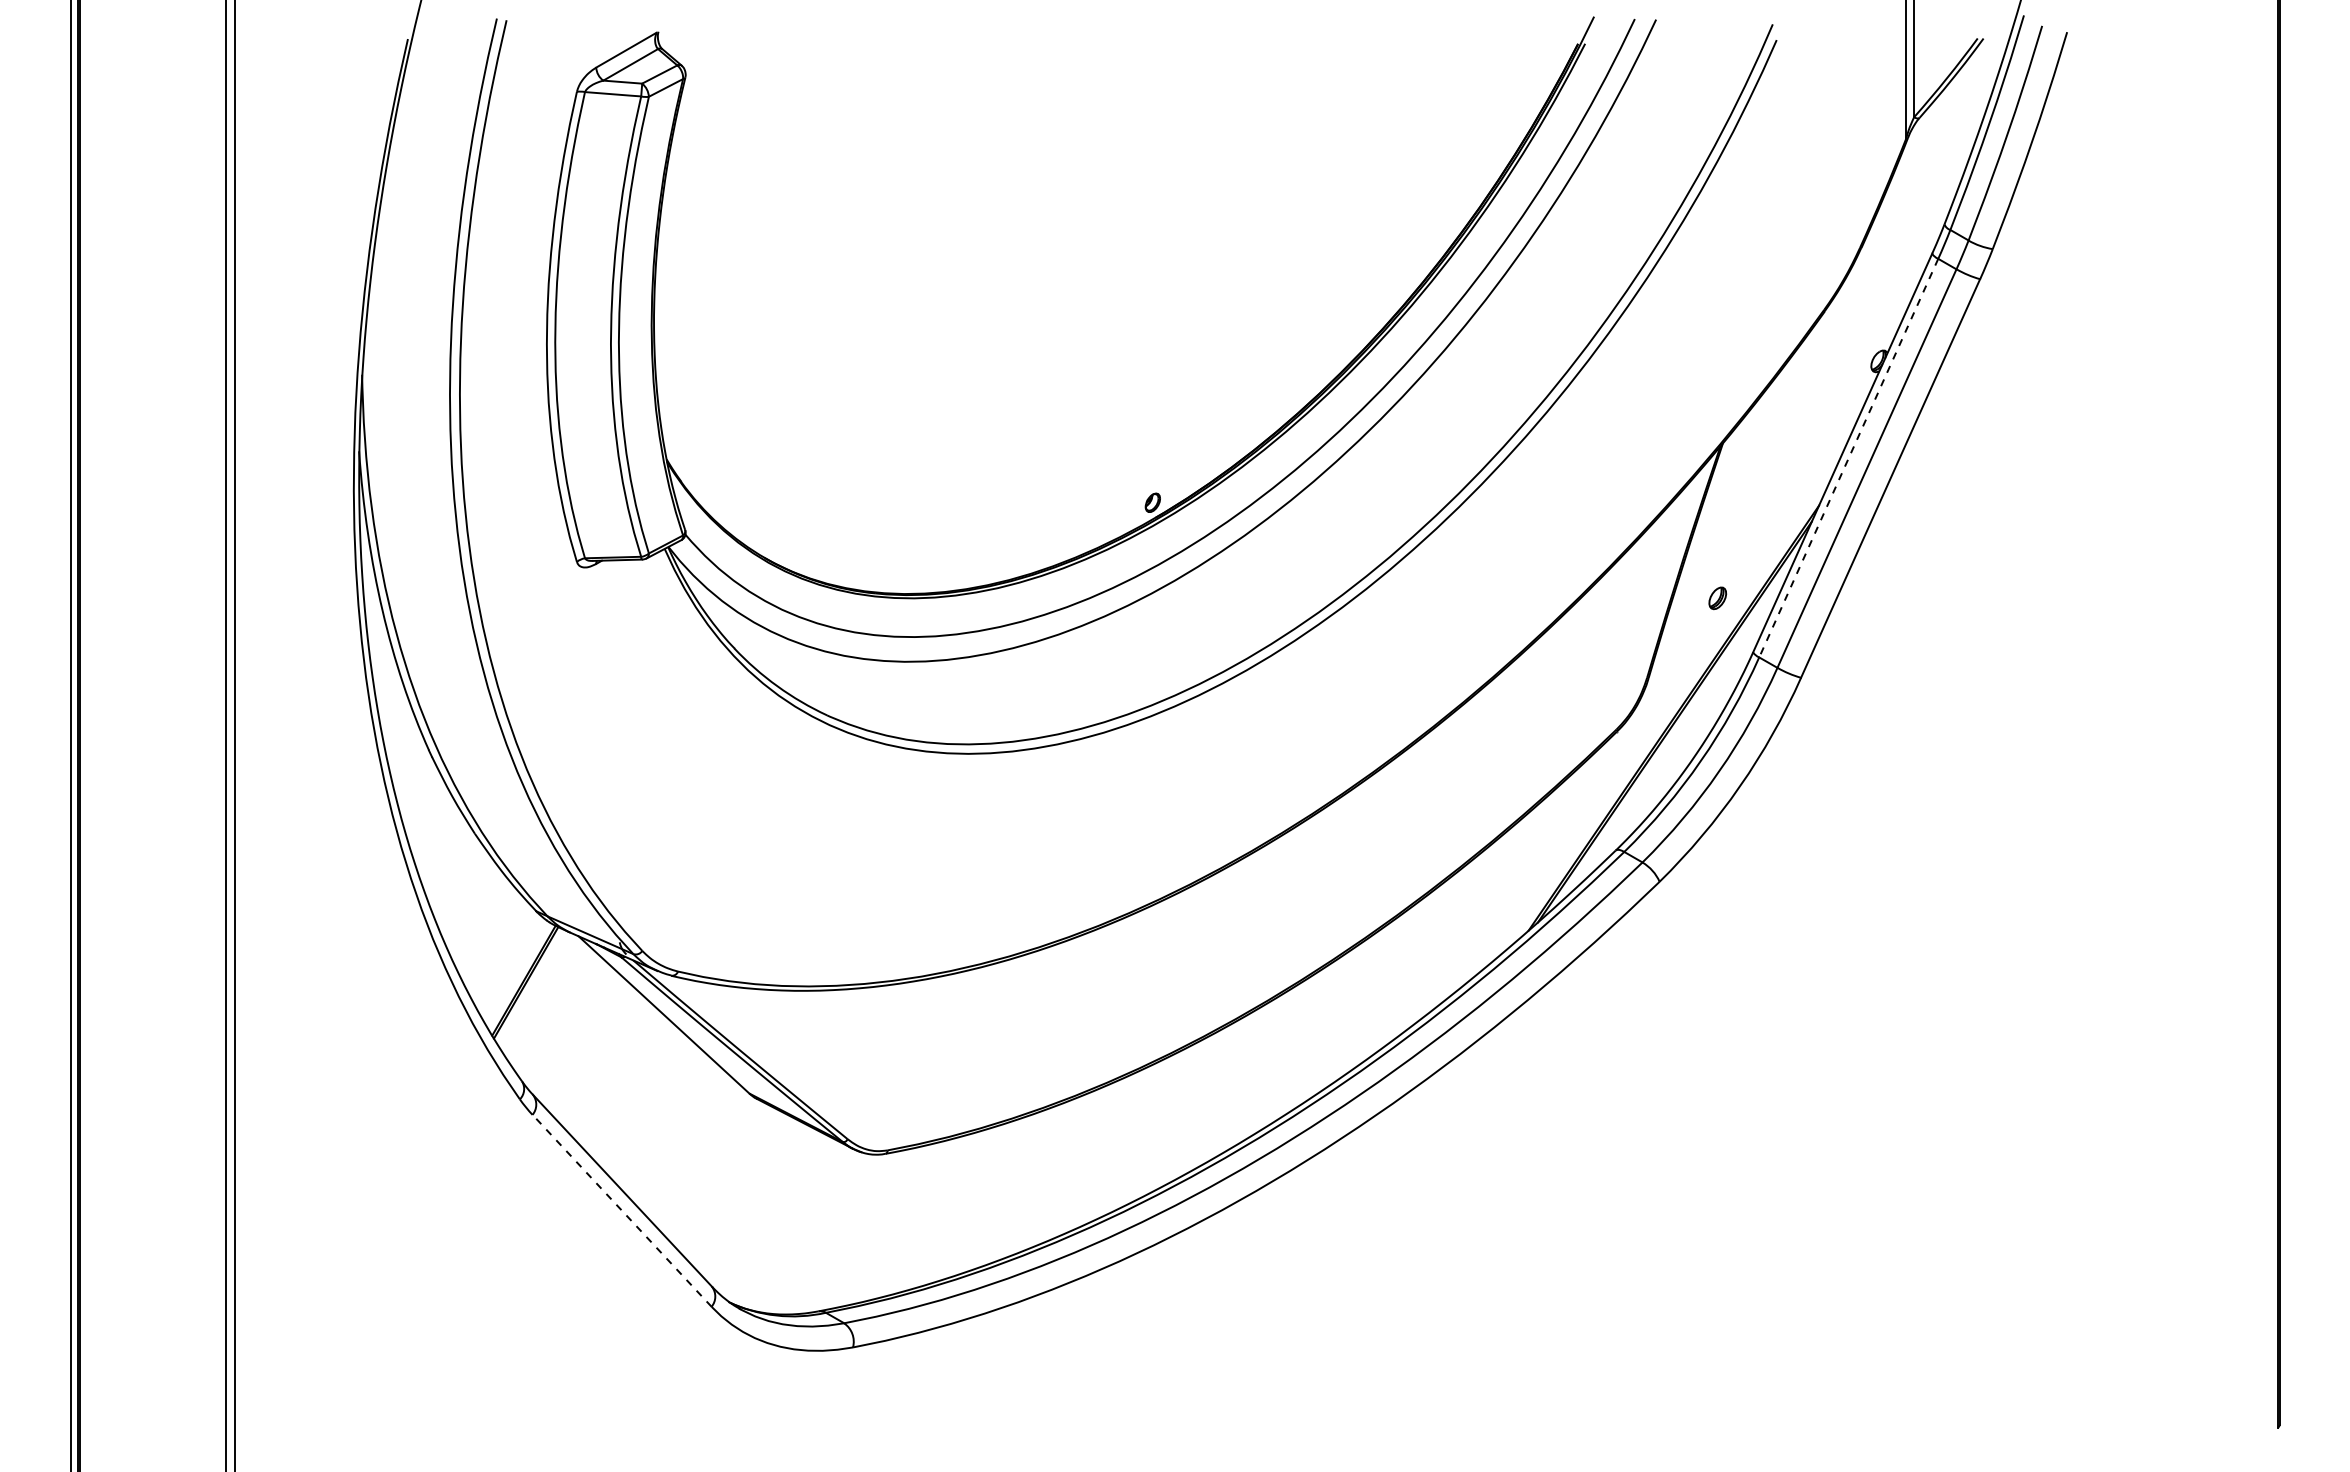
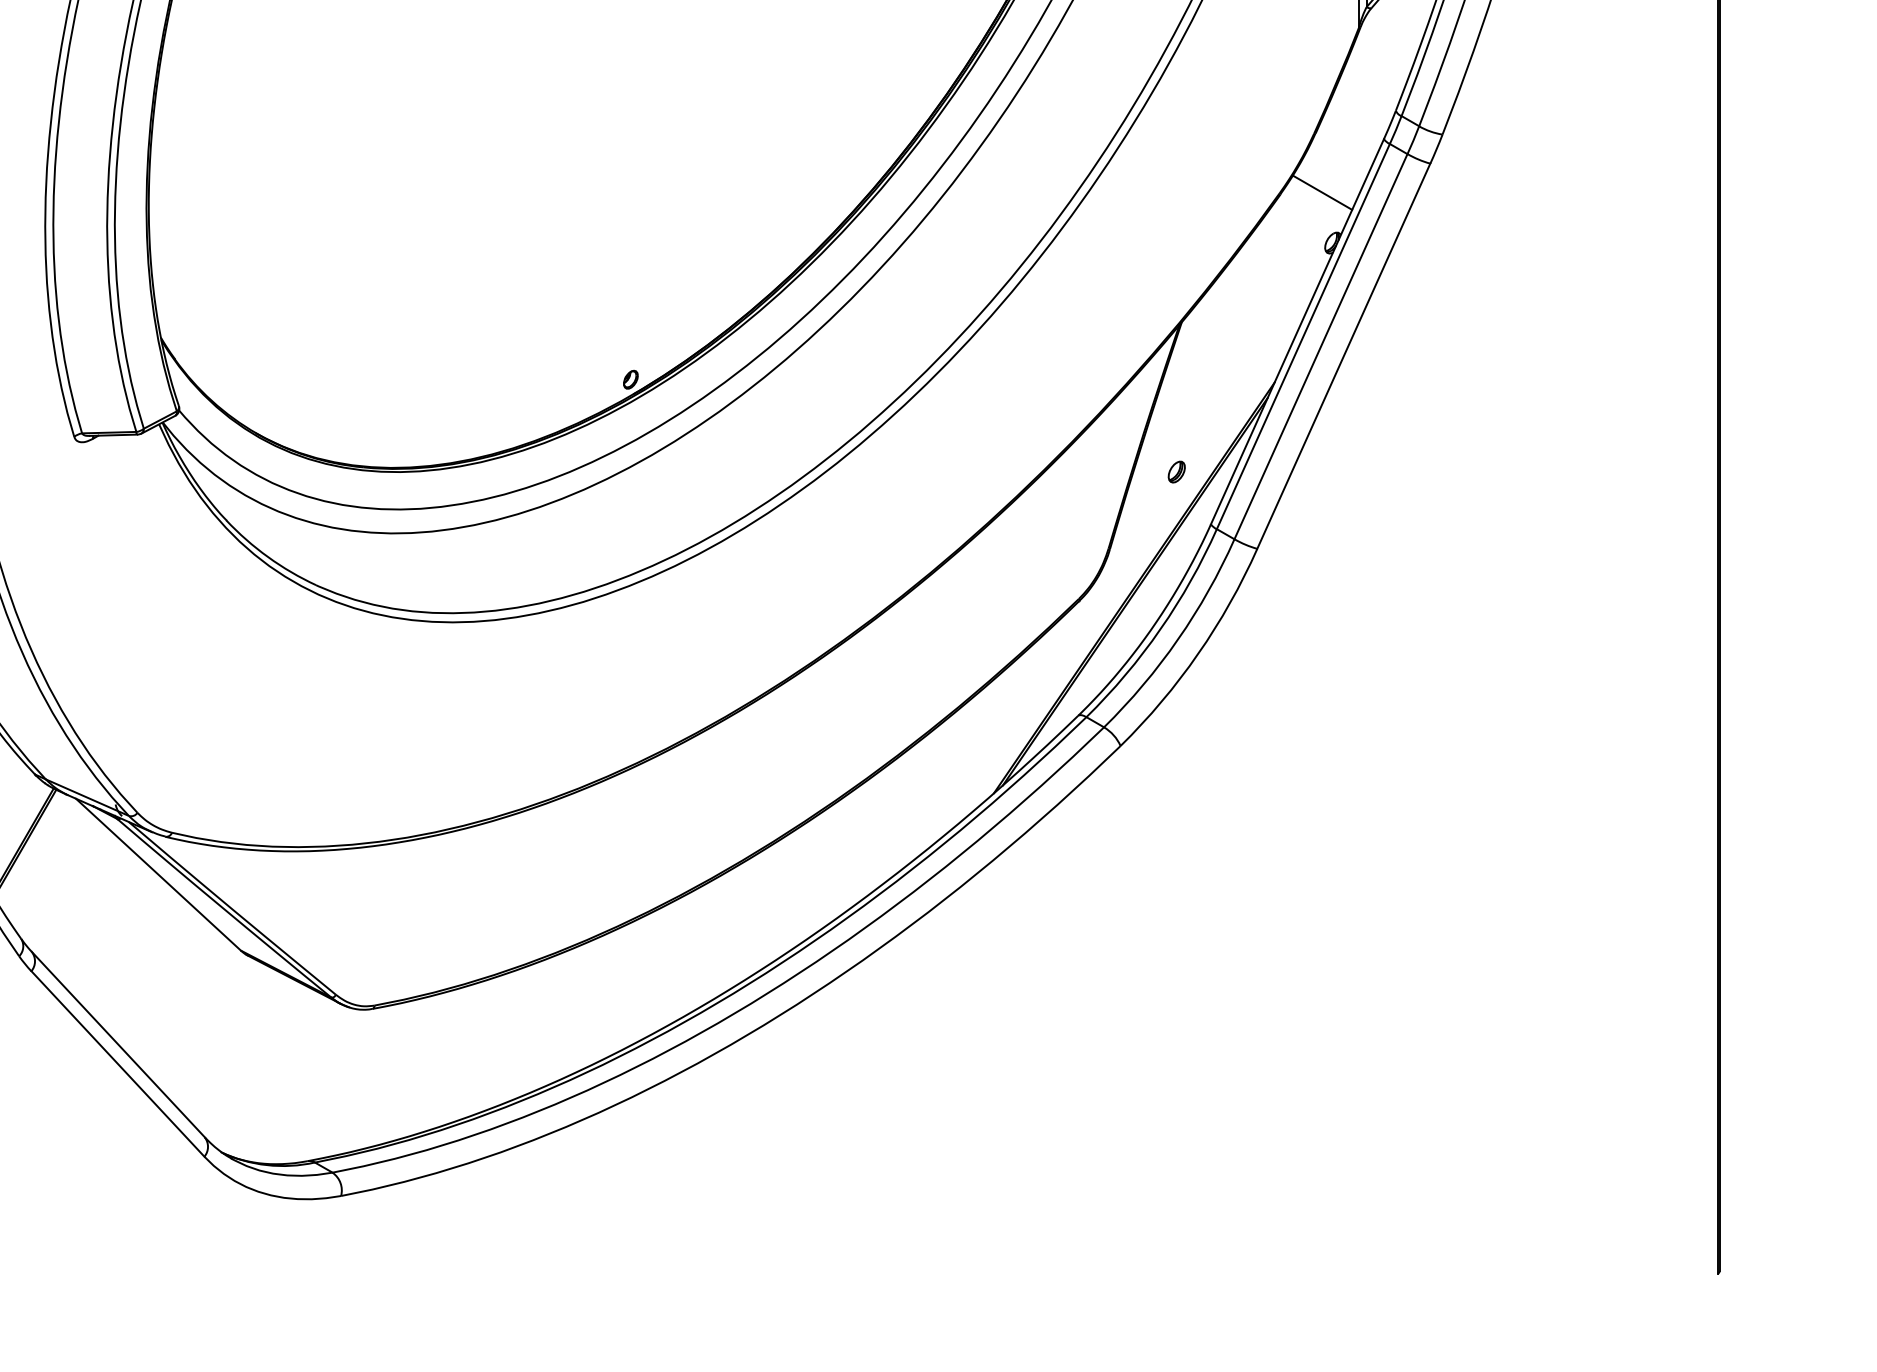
line: (1868, 309) -> (1322, 192), added
line: (1848, 458) -> (1303, 336), dashed -> solid
line: (621, 1210) -> (117, 1063), dashed -> solid

